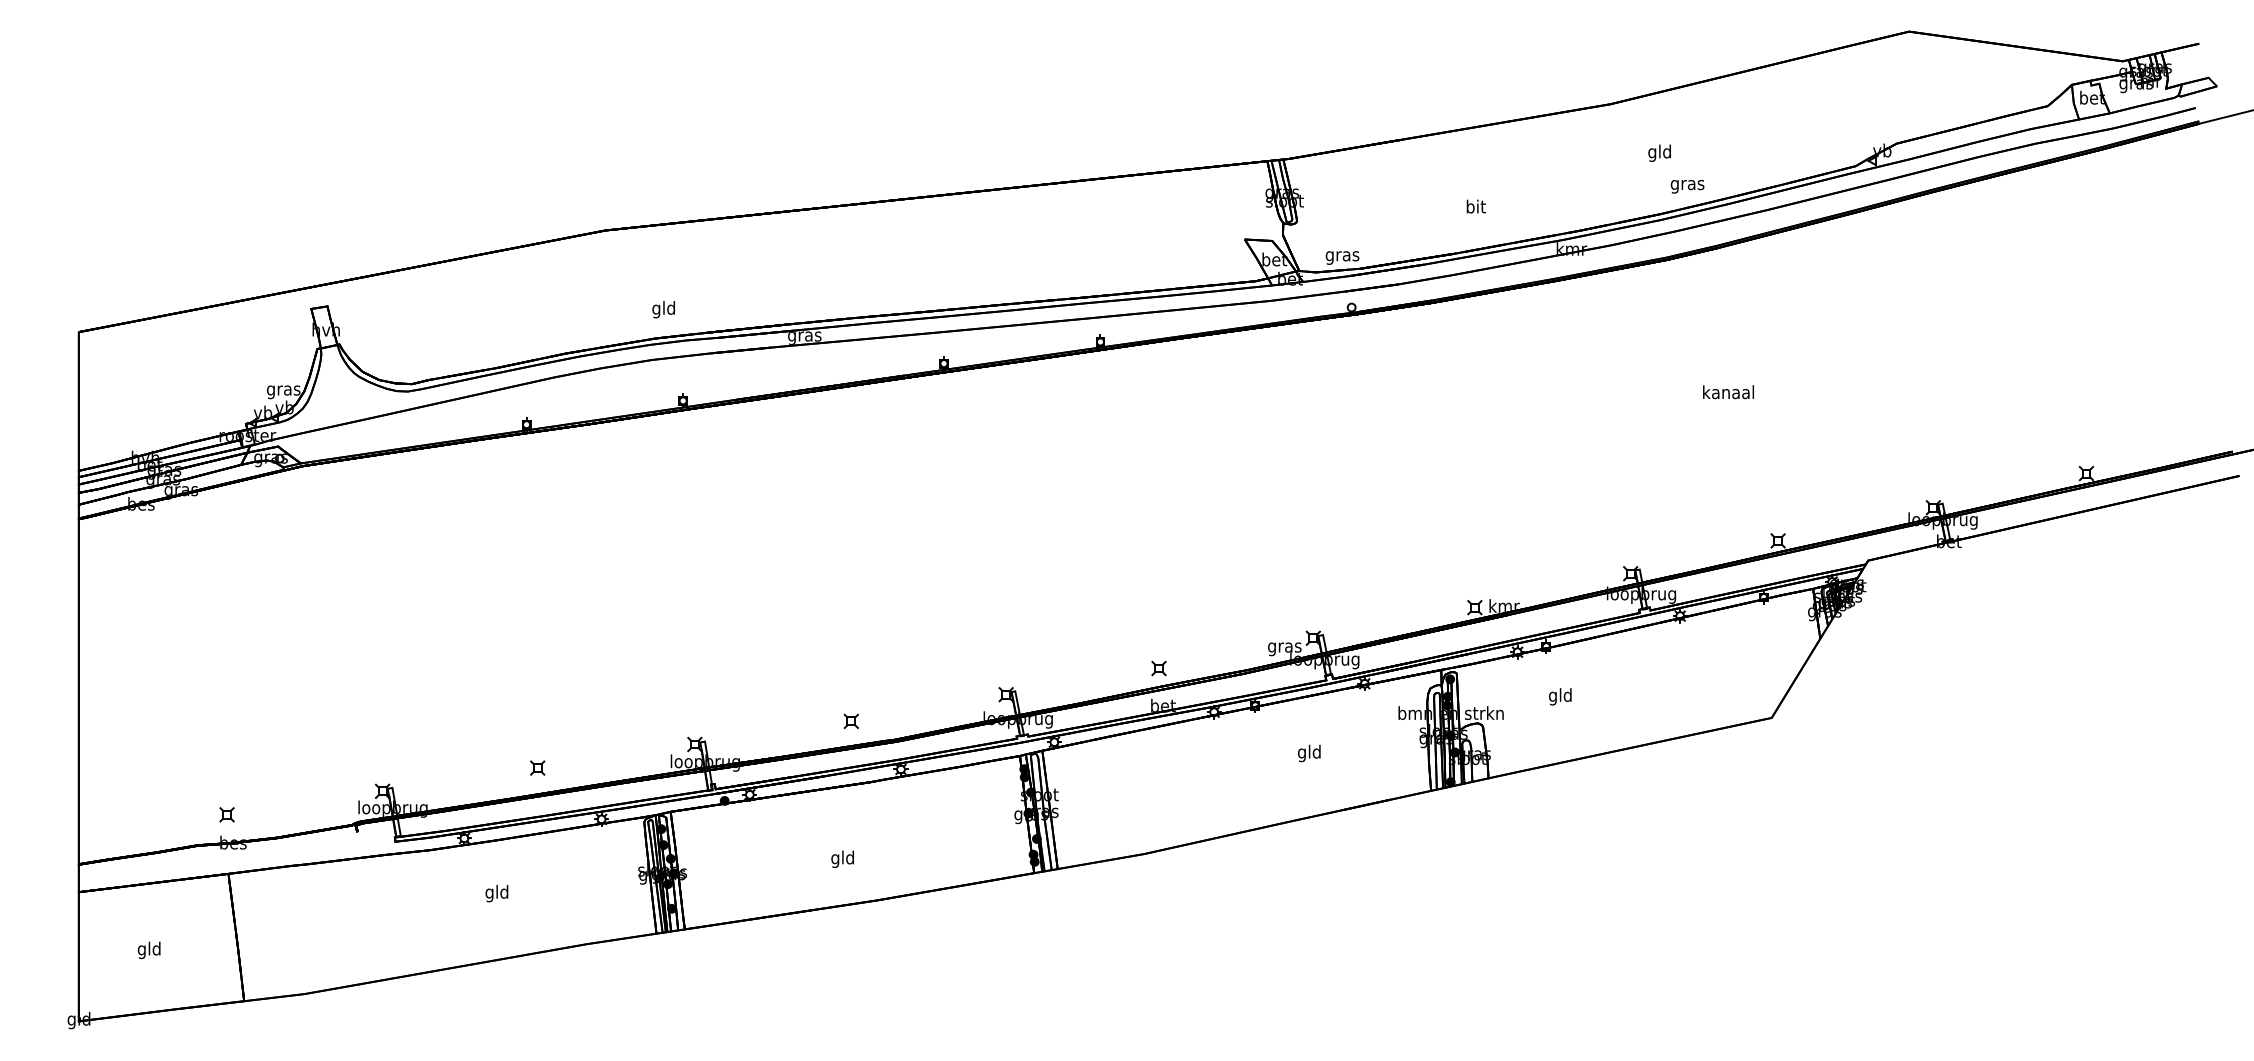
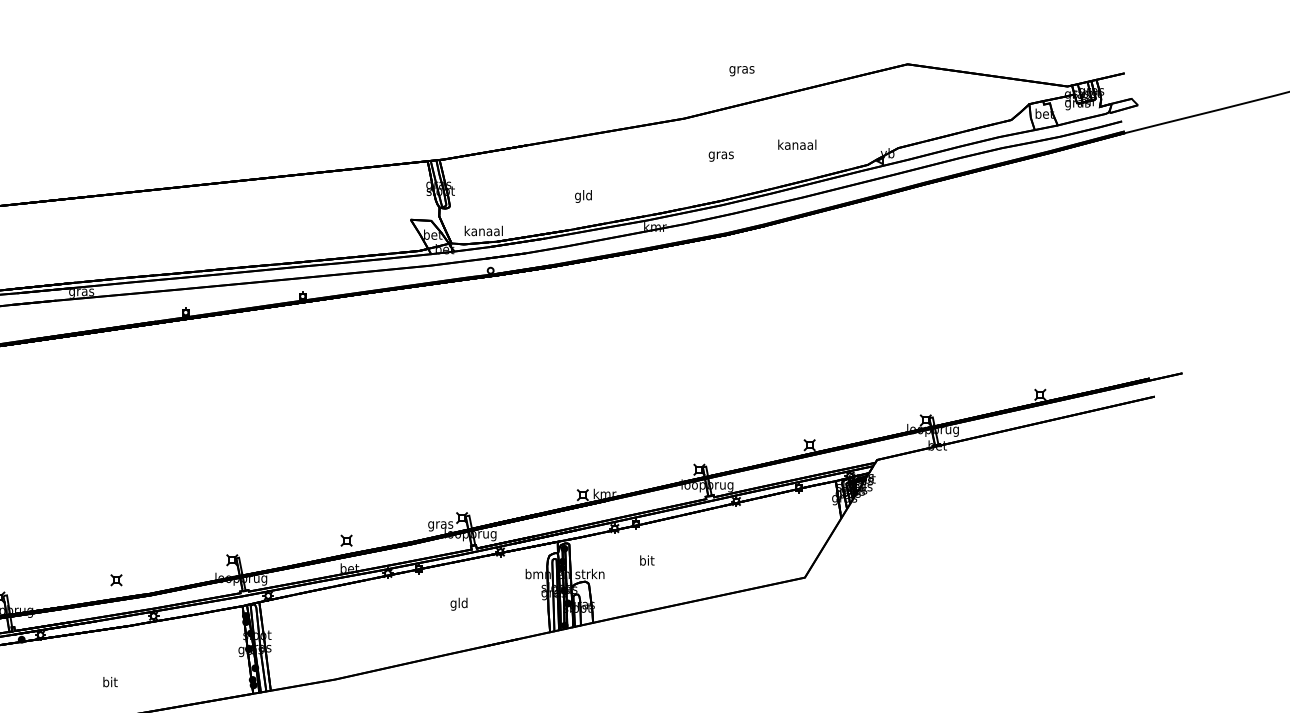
text: (1659, 152) -> (720, 154), gld -> gras
text: (1687, 186) -> (741, 70), moved
text: (1475, 208) -> (583, 196), bit -> gld
text: (1342, 255) -> (483, 231), gras -> kanaal
text: (1728, 392) -> (797, 144), moved
text: (1560, 696) -> (646, 561), gld -> bit
text: (842, 858) -> (109, 682), gld -> bit

